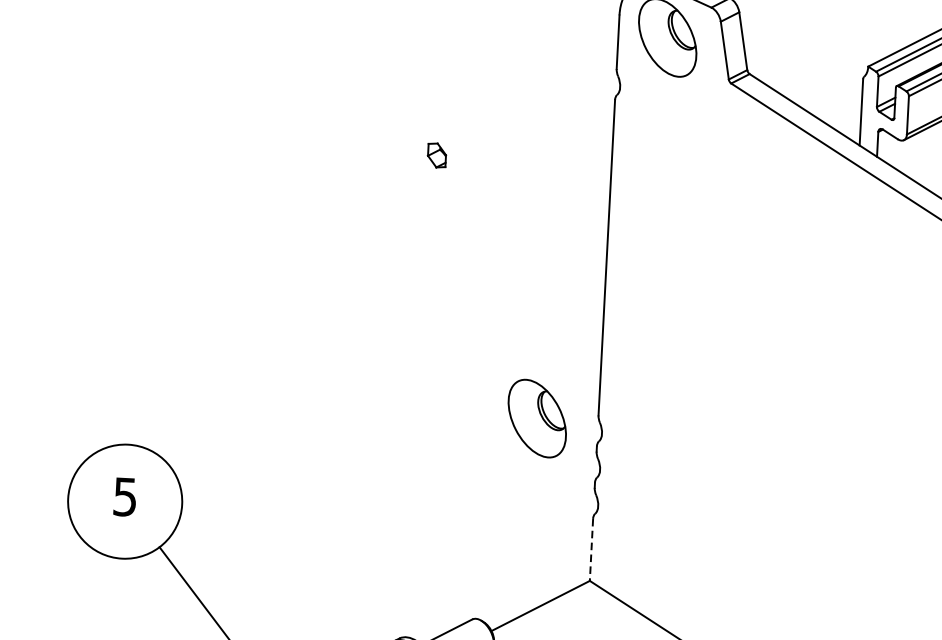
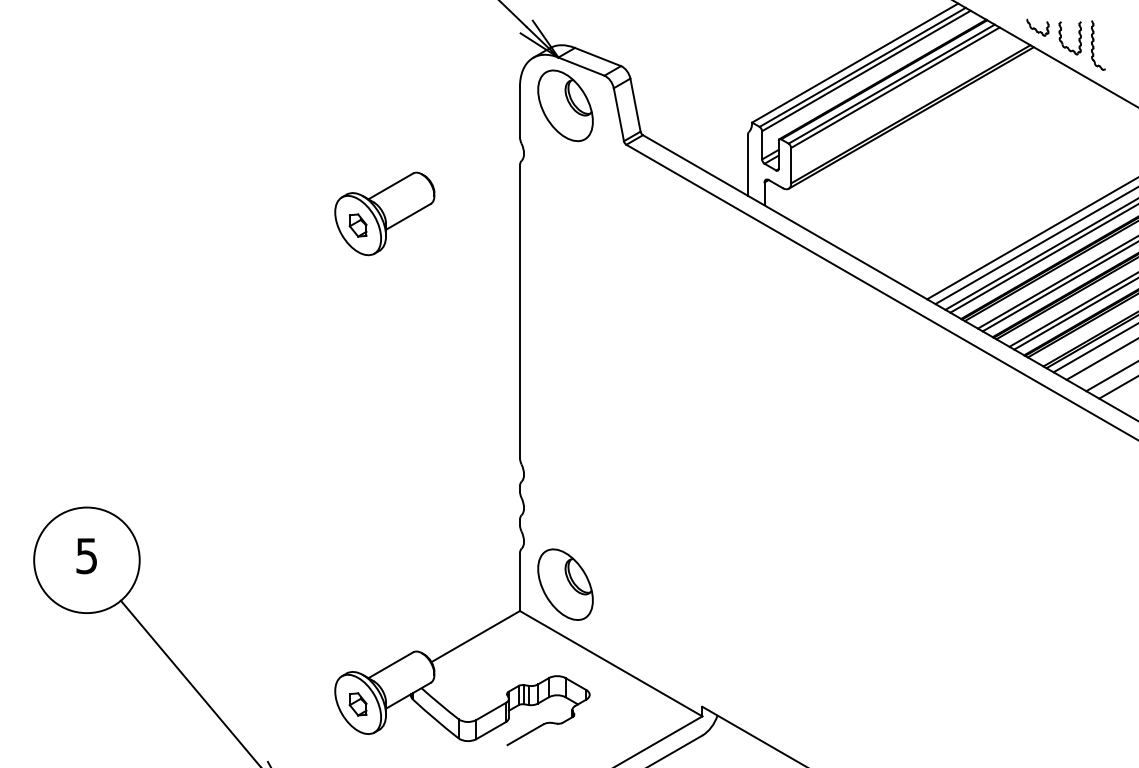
part: (466, 143) -> (384, 213), added
part: (537, 418) -> (565, 584), moved
line: (591, 550) -> (519, 582), dashed -> solid

